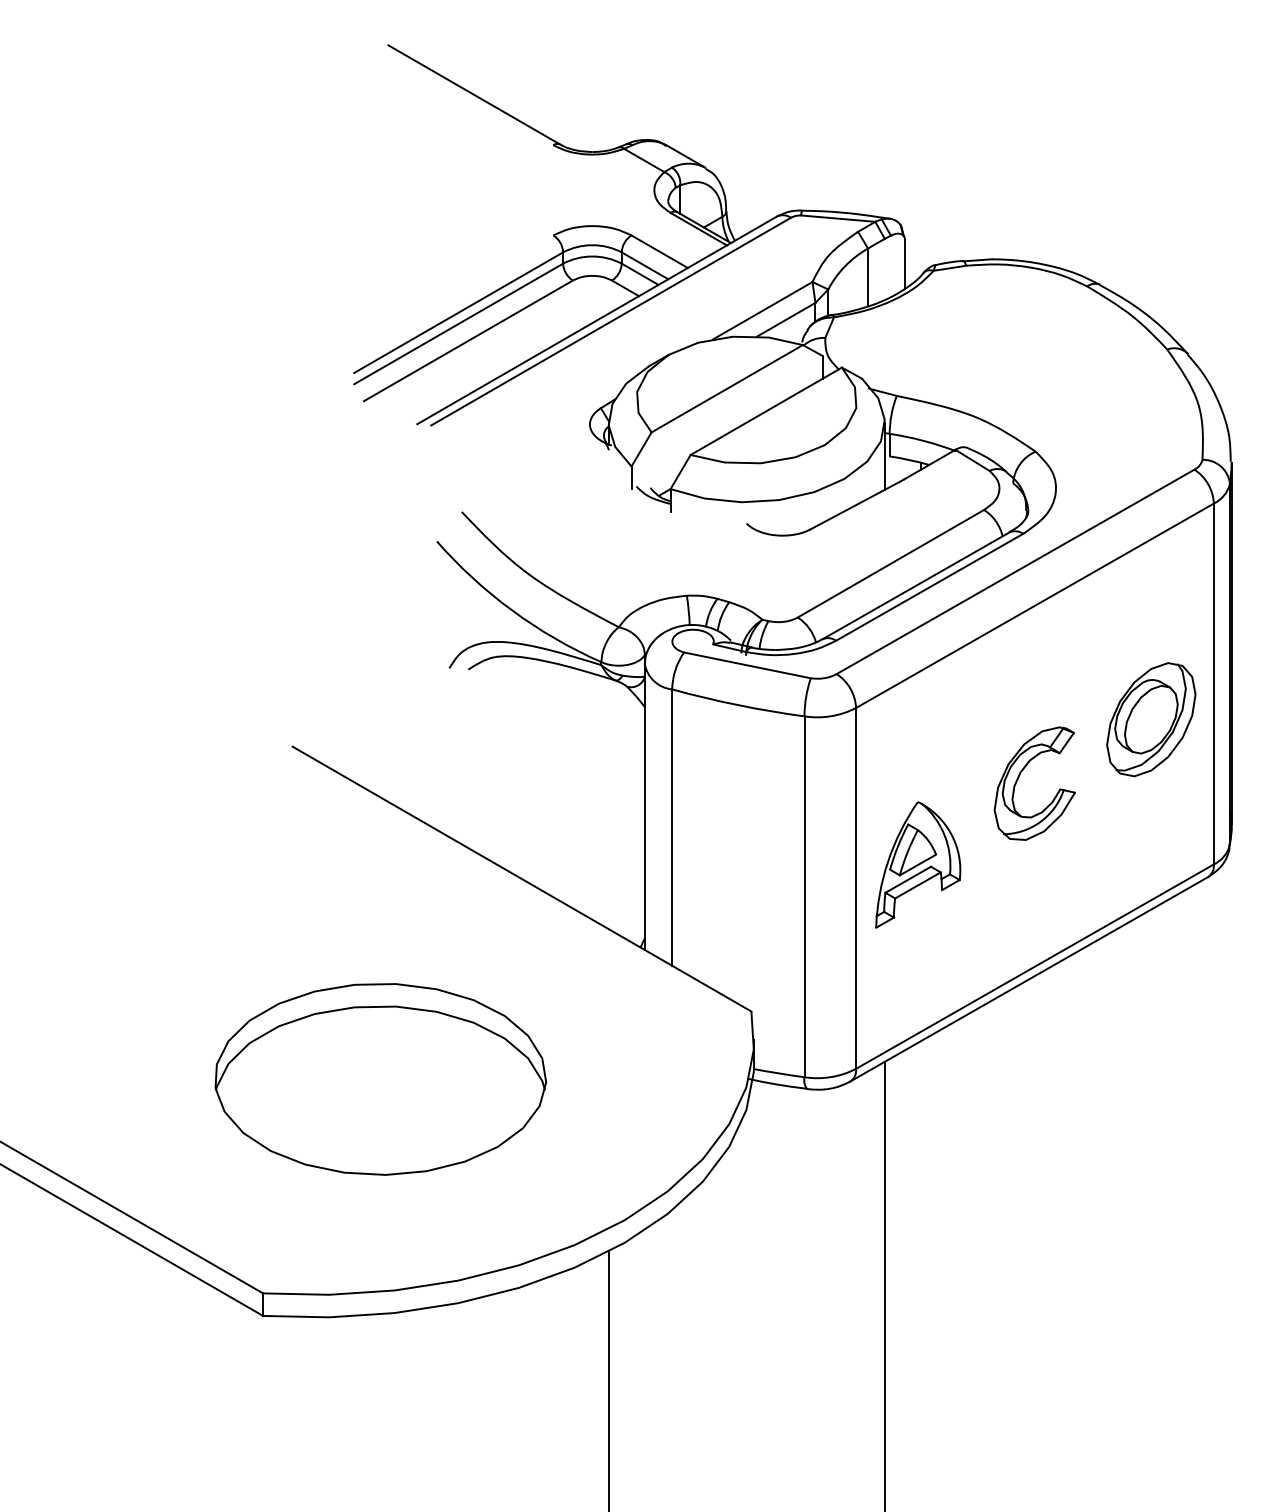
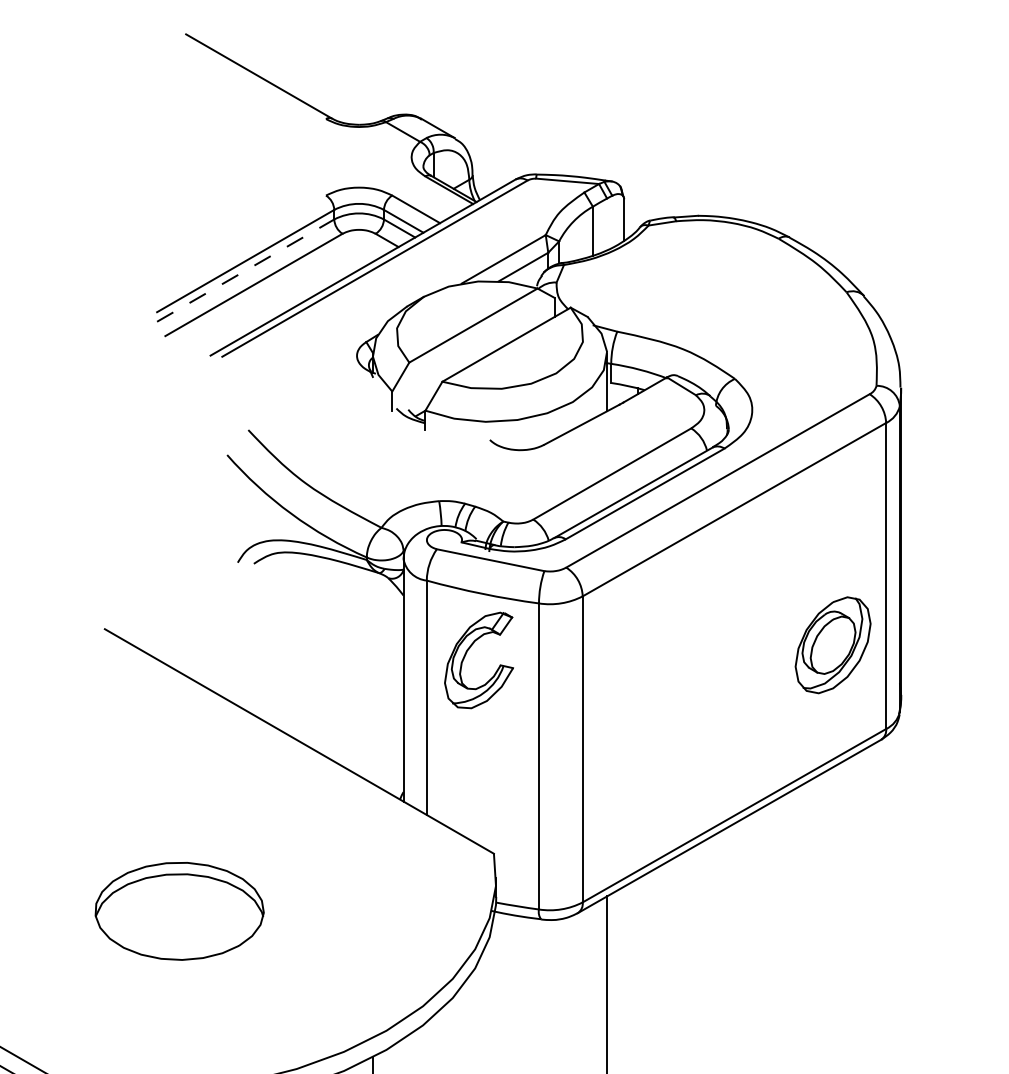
line: (458, 323) -> (245, 270), solid -> dashed
part: (1151, 719) -> (833, 645), moved
part: (1020, 775) -> (466, 653), moved
part: (918, 864) -> (635, 729), removed
part: (380, 1079) -> (179, 911), size x0.6

